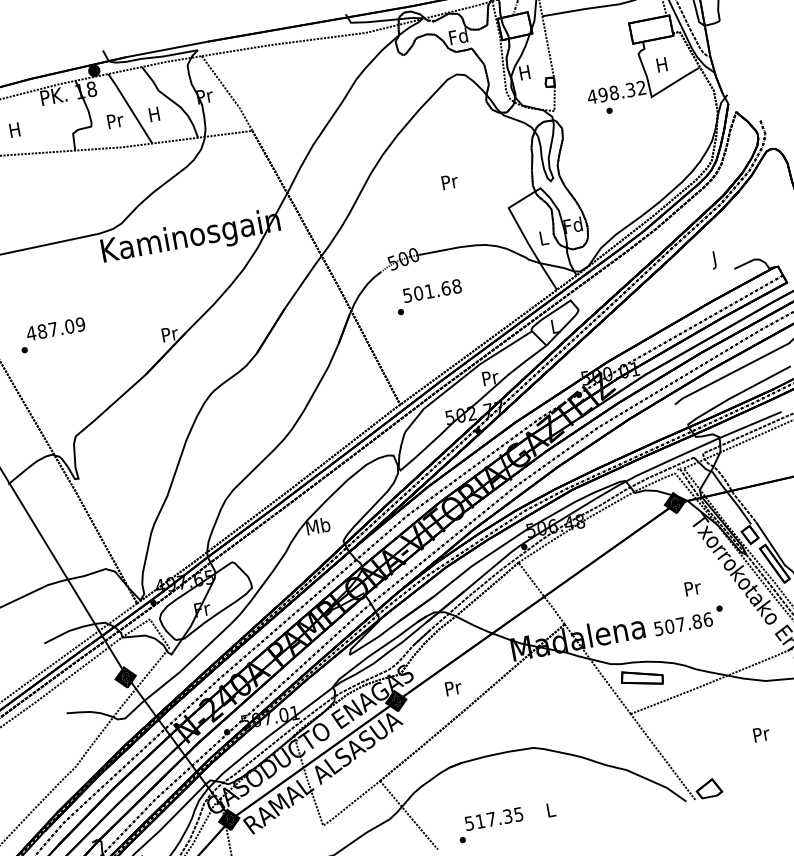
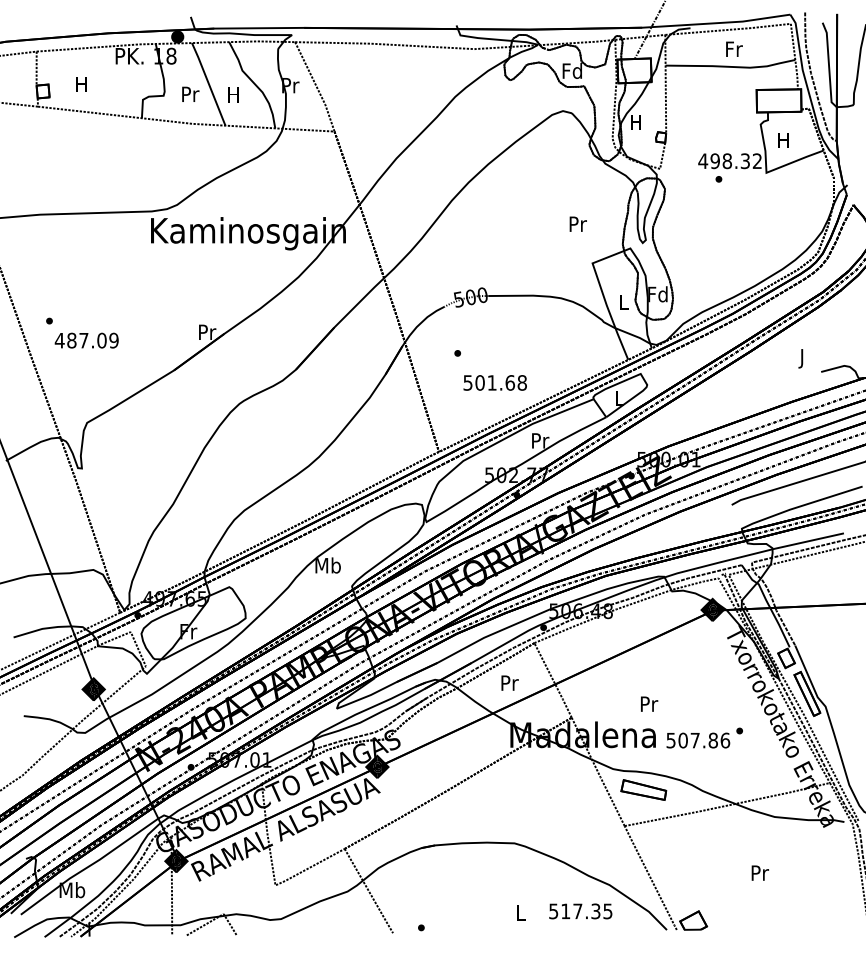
text: (449, 181) -> (577, 223), moved
text: (431, 290) -> (494, 382), moved
text: (55, 328) -> (86, 340), moved
text: (693, 587) -> (649, 703), moved
text: (453, 687) -> (509, 682), moved
text: (493, 819) -> (580, 911), moved

